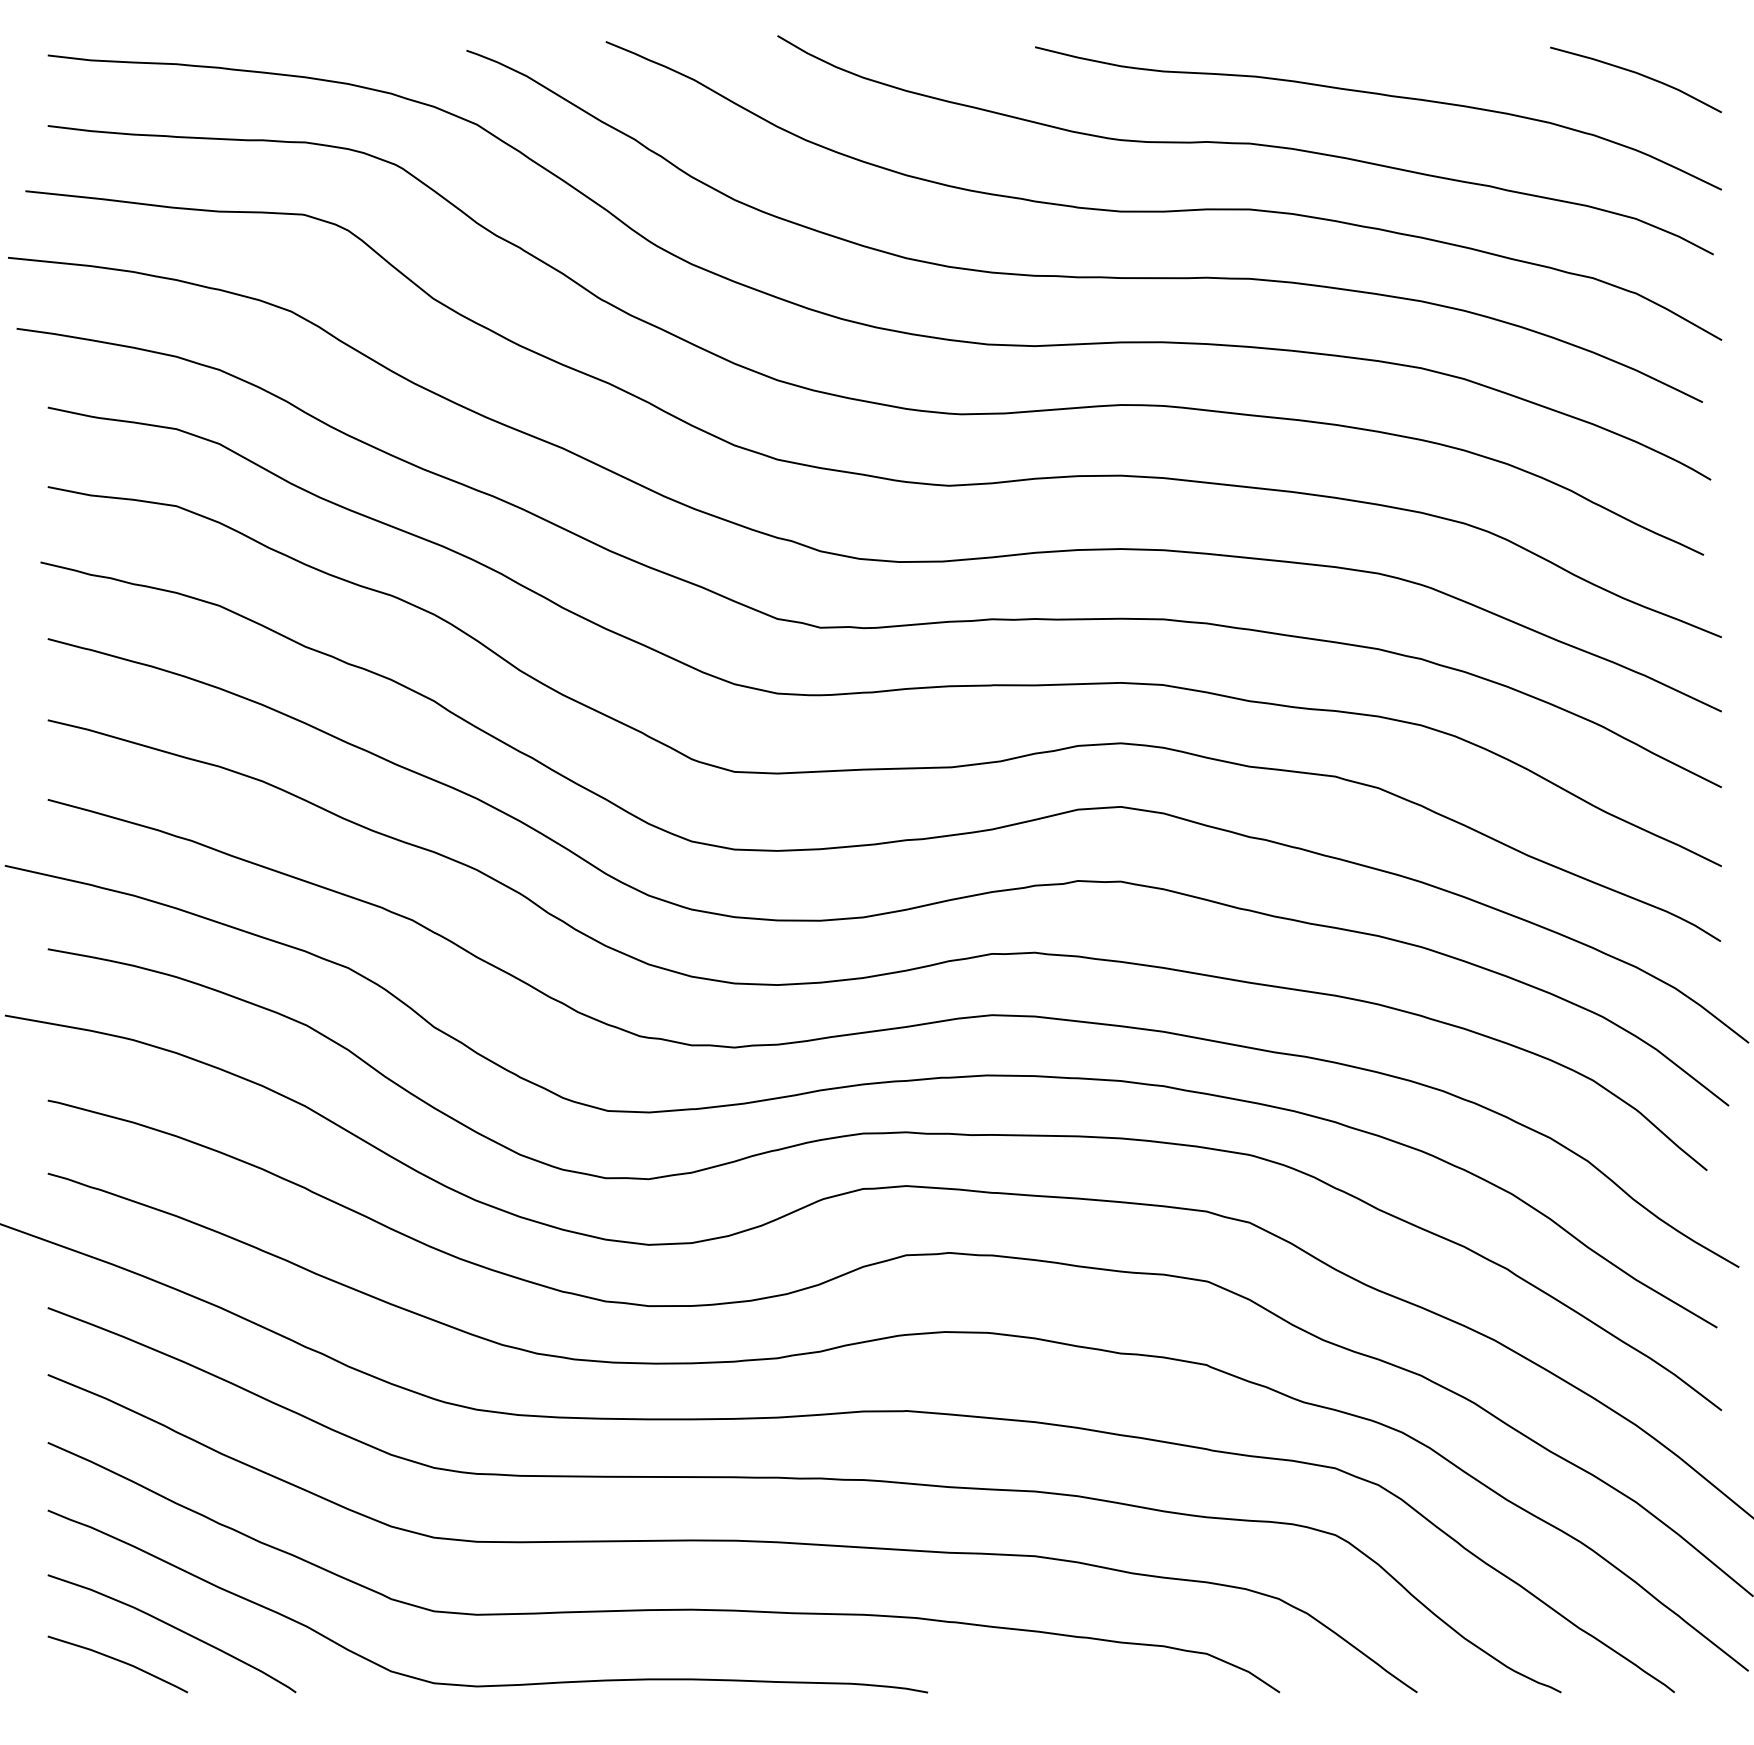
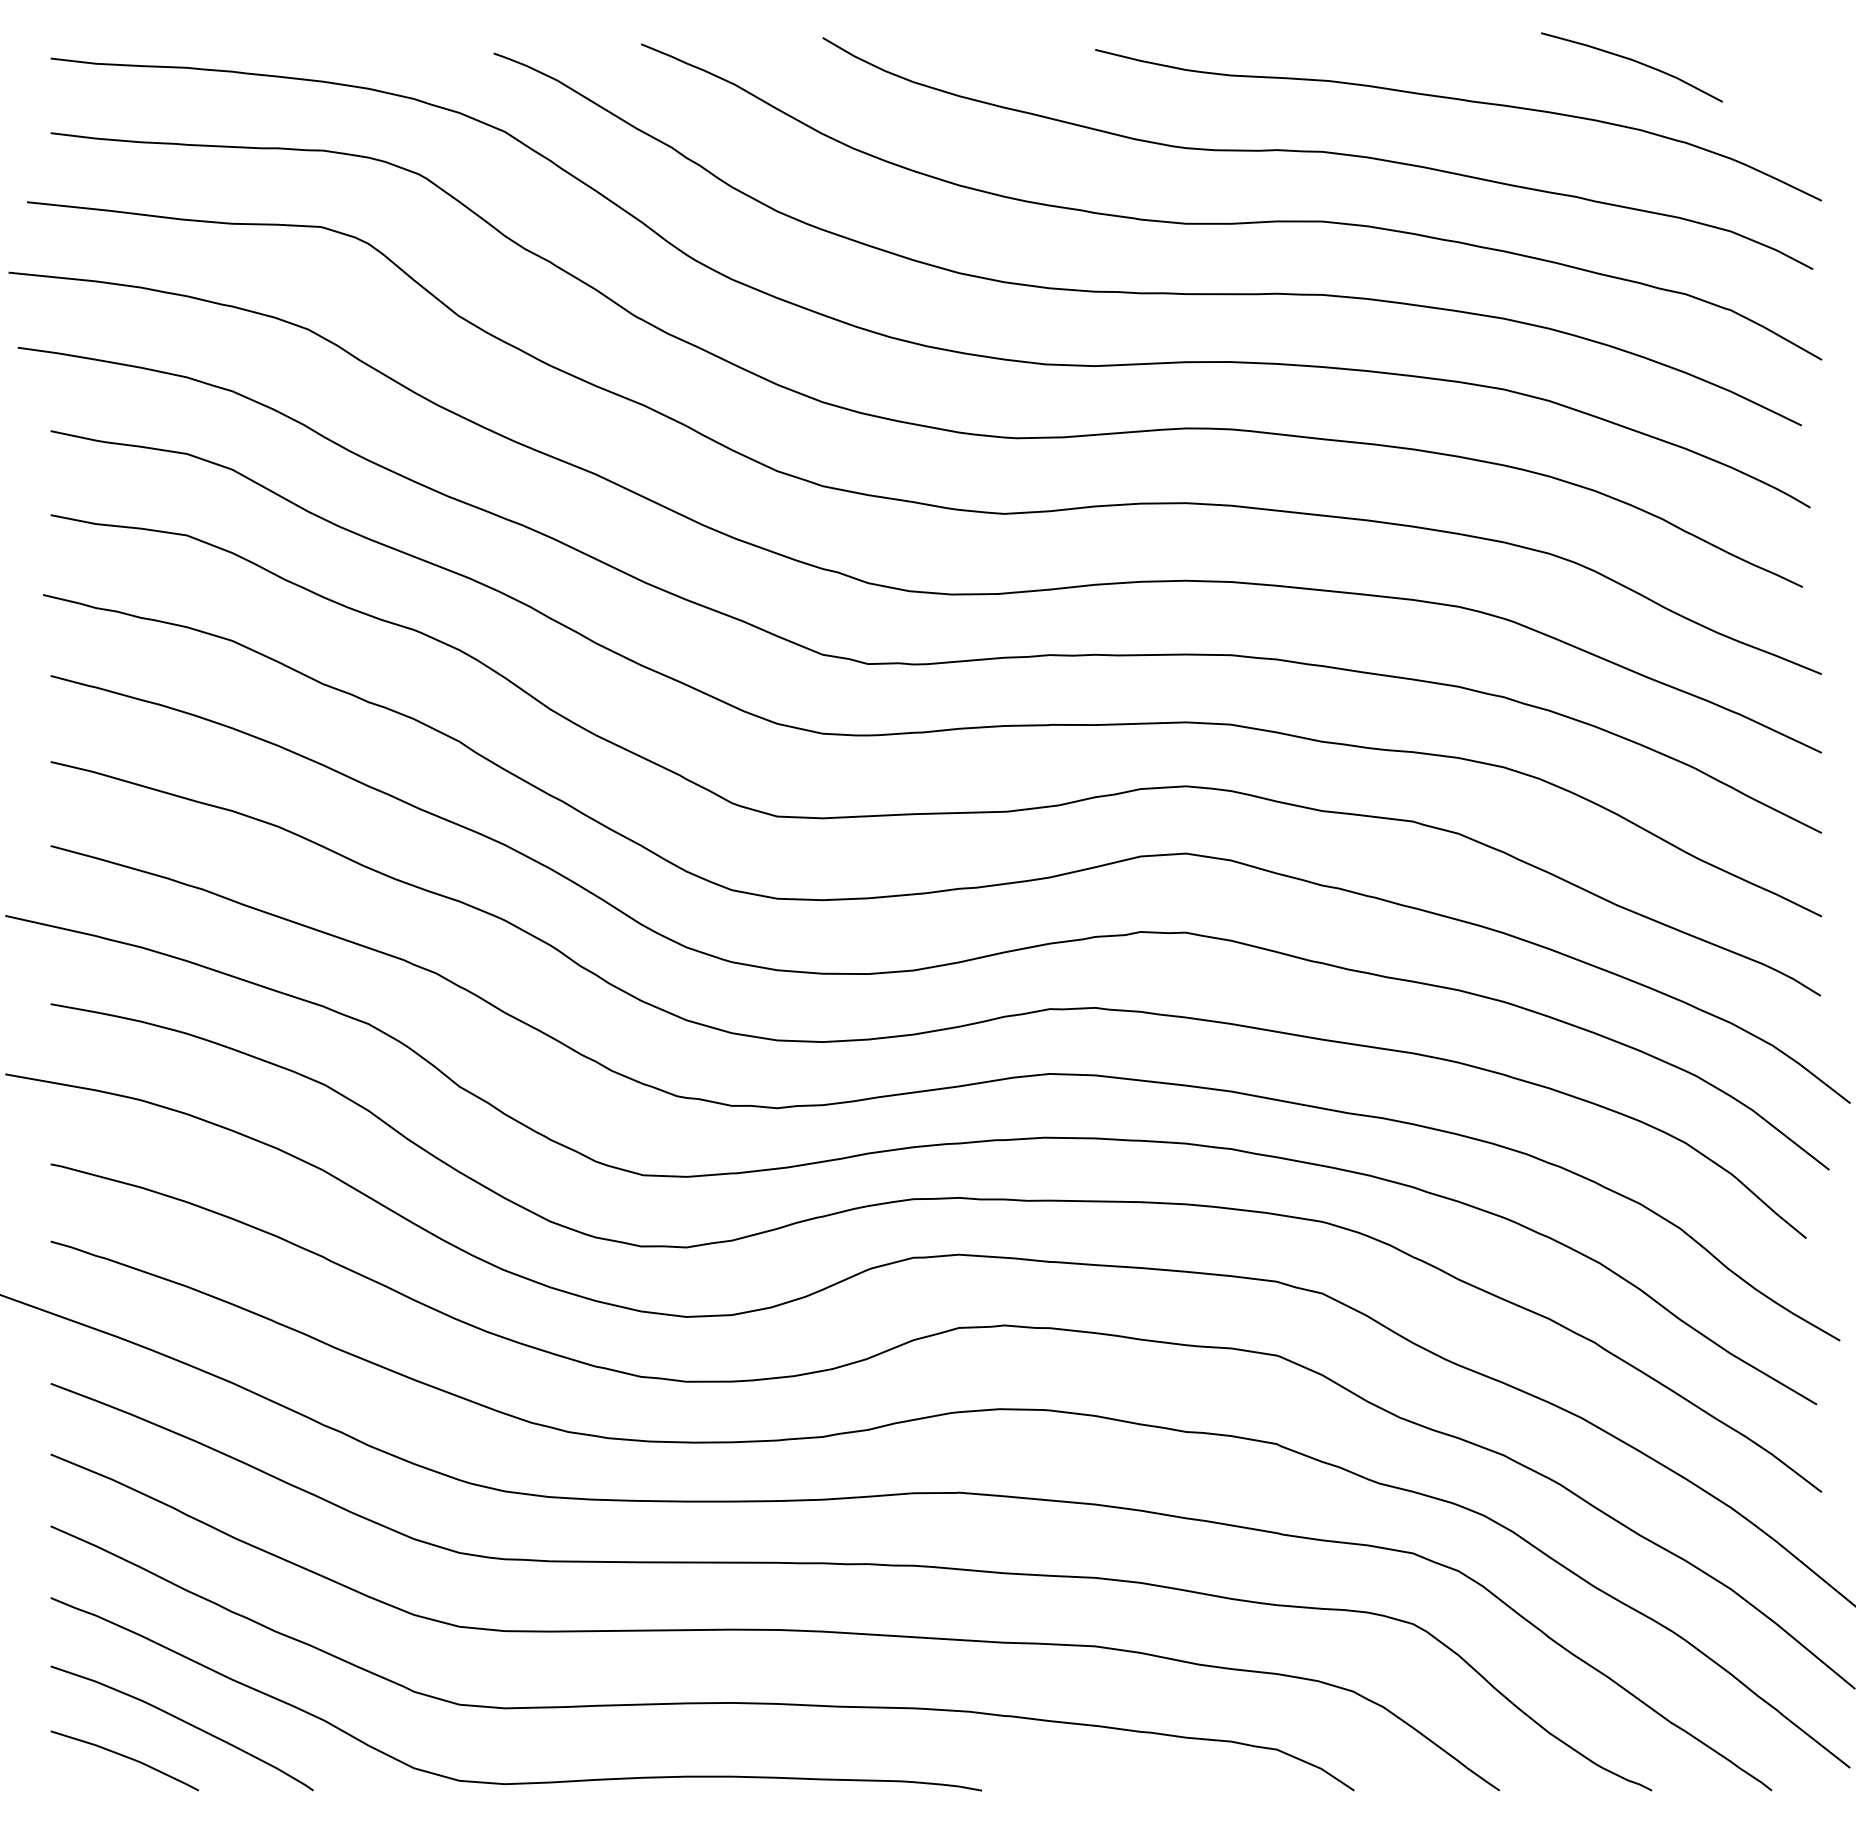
curve: (1637, 74) -> (1633, 61), moved

